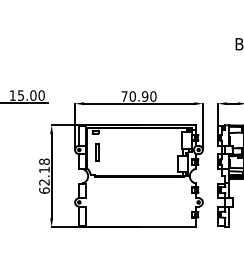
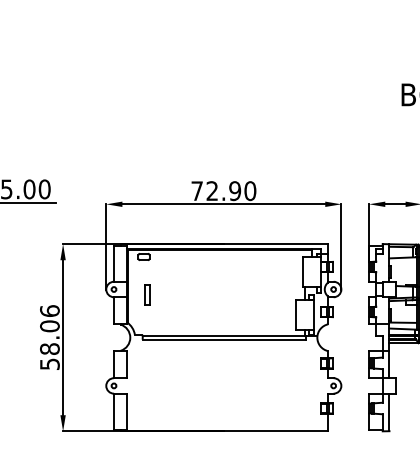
text: (132, 96) -> (211, 191), 70.90 -> 72.90
part: (97, 152) -> (147, 294), size x0.62
text: (44, 175) -> (49, 336), 62.18 -> 58.06

